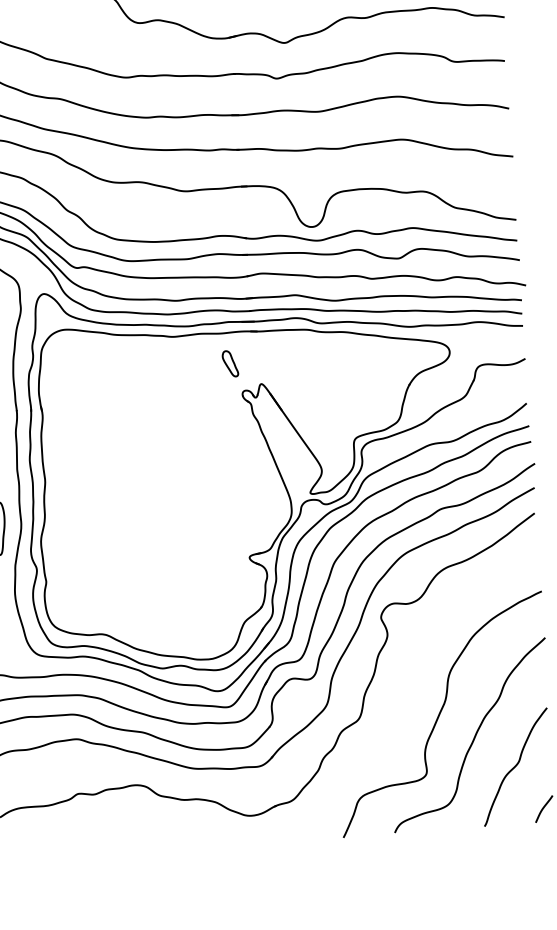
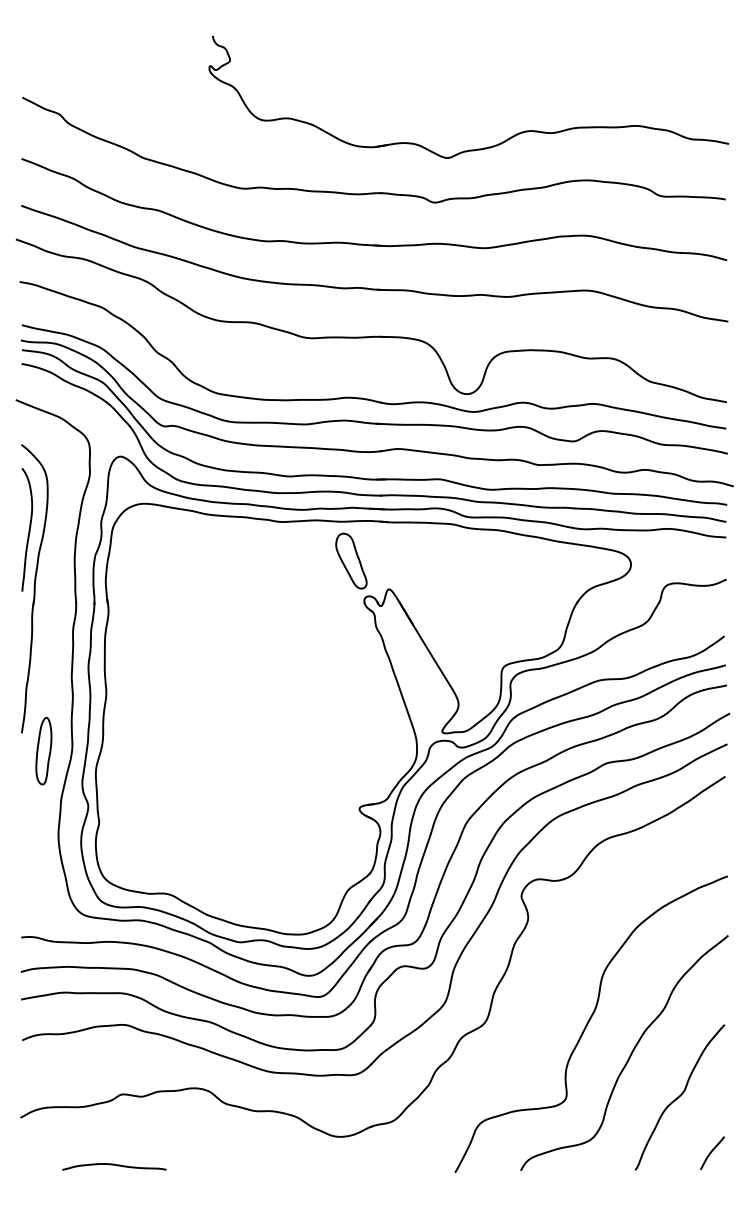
part: (230, 363) -> (351, 560), size x1.67
curve: (76, 849) -> (114, 1165), added

